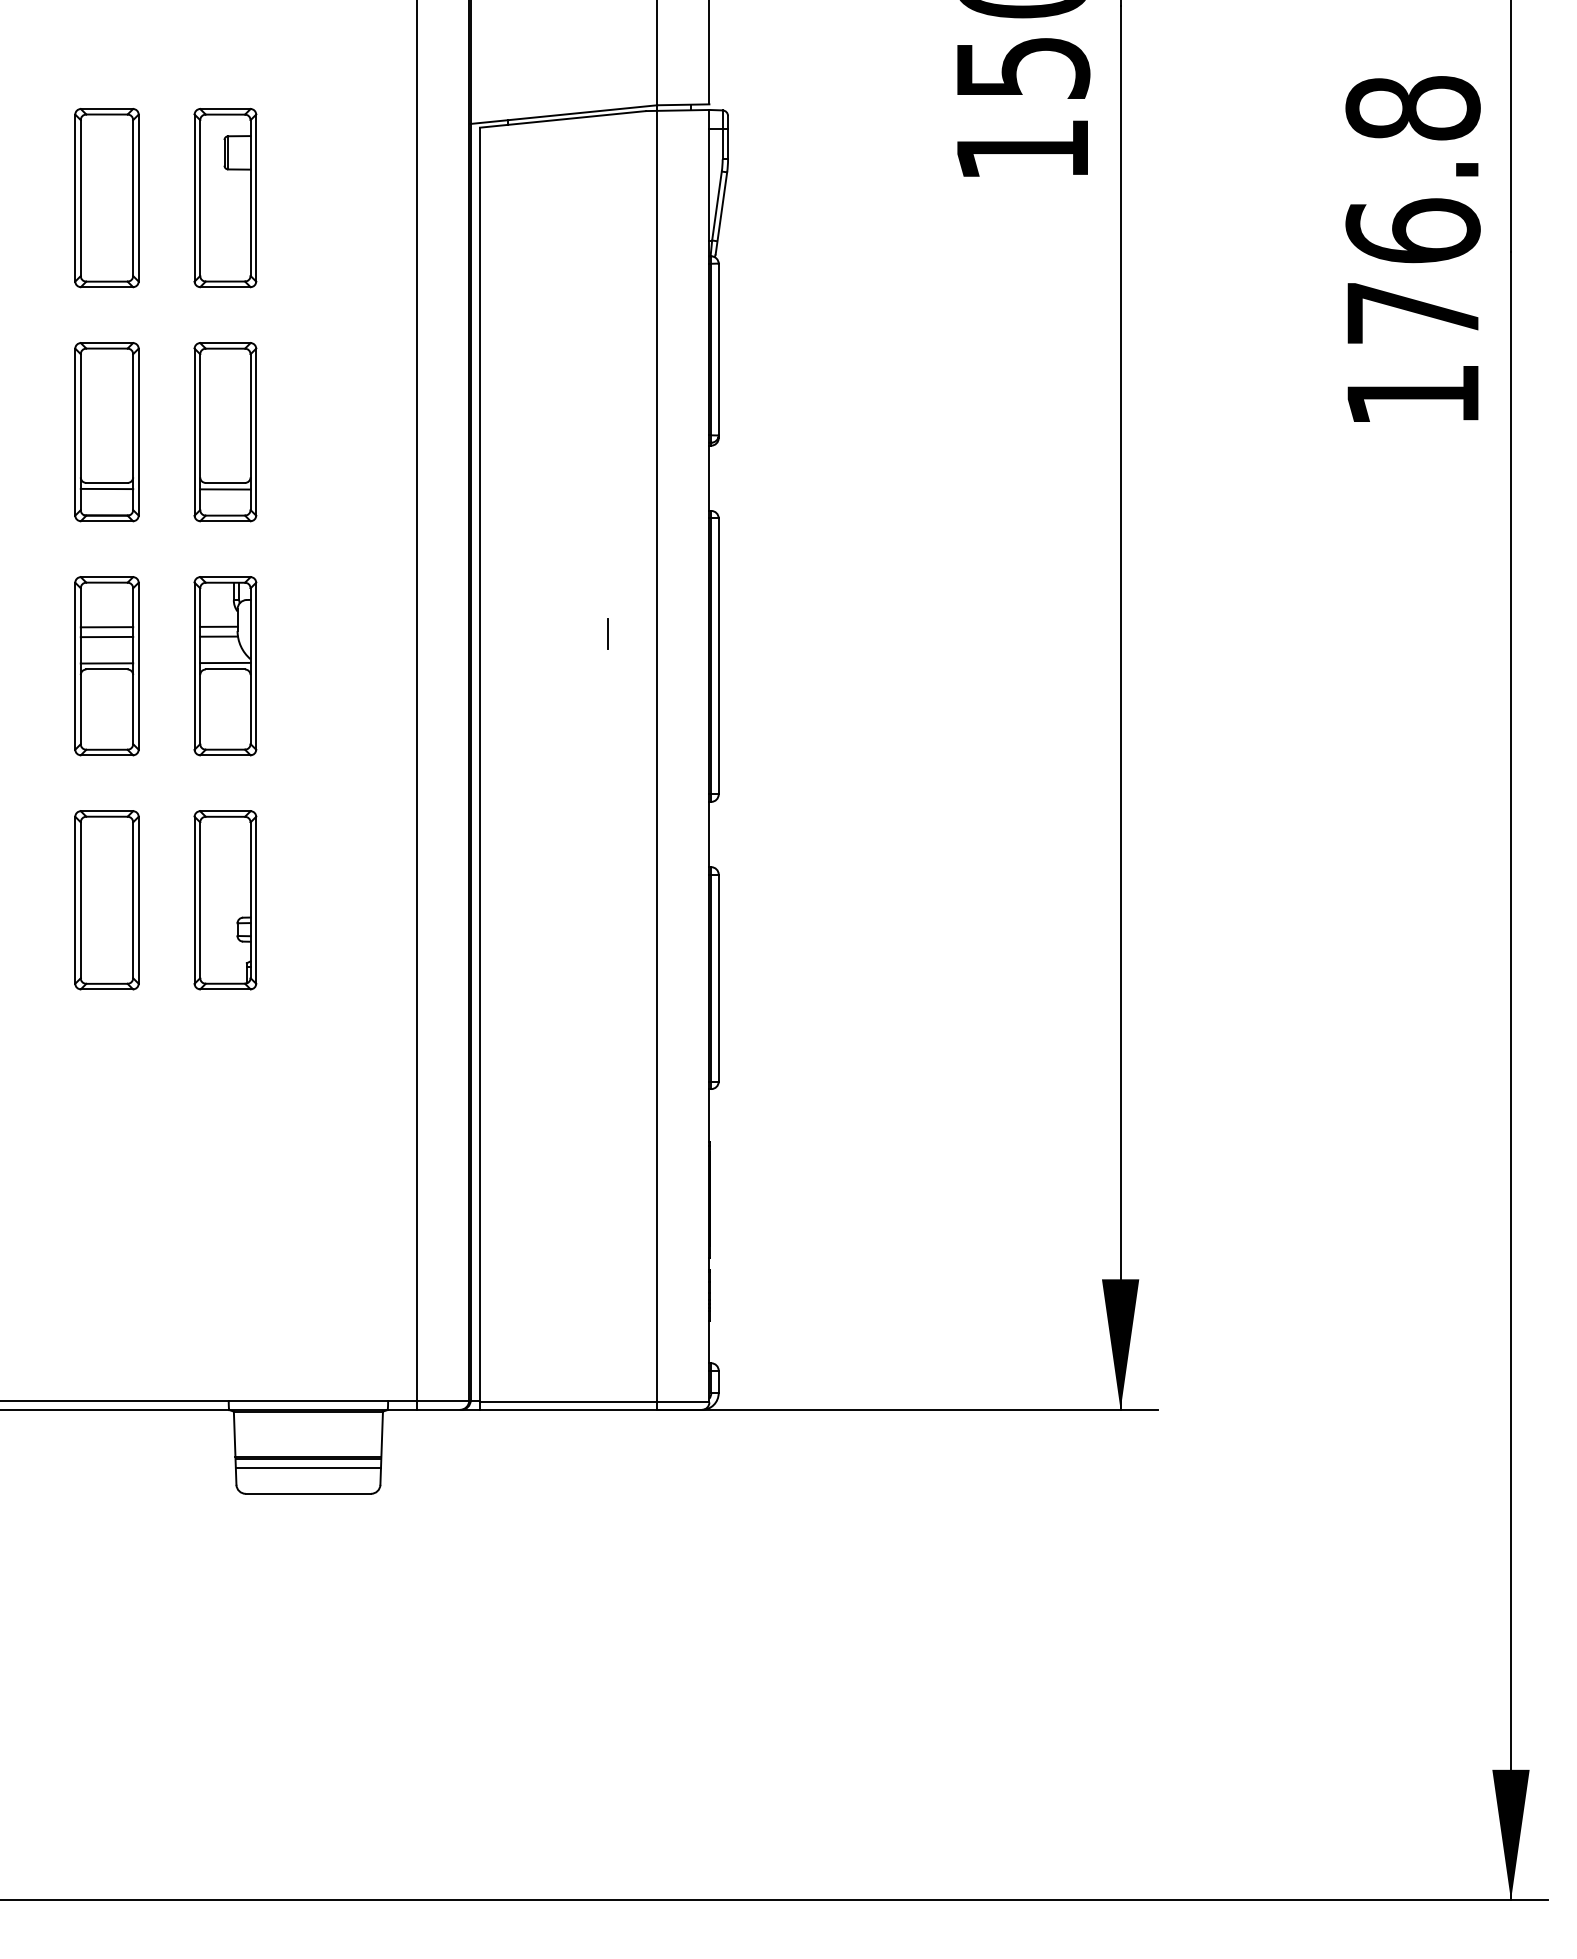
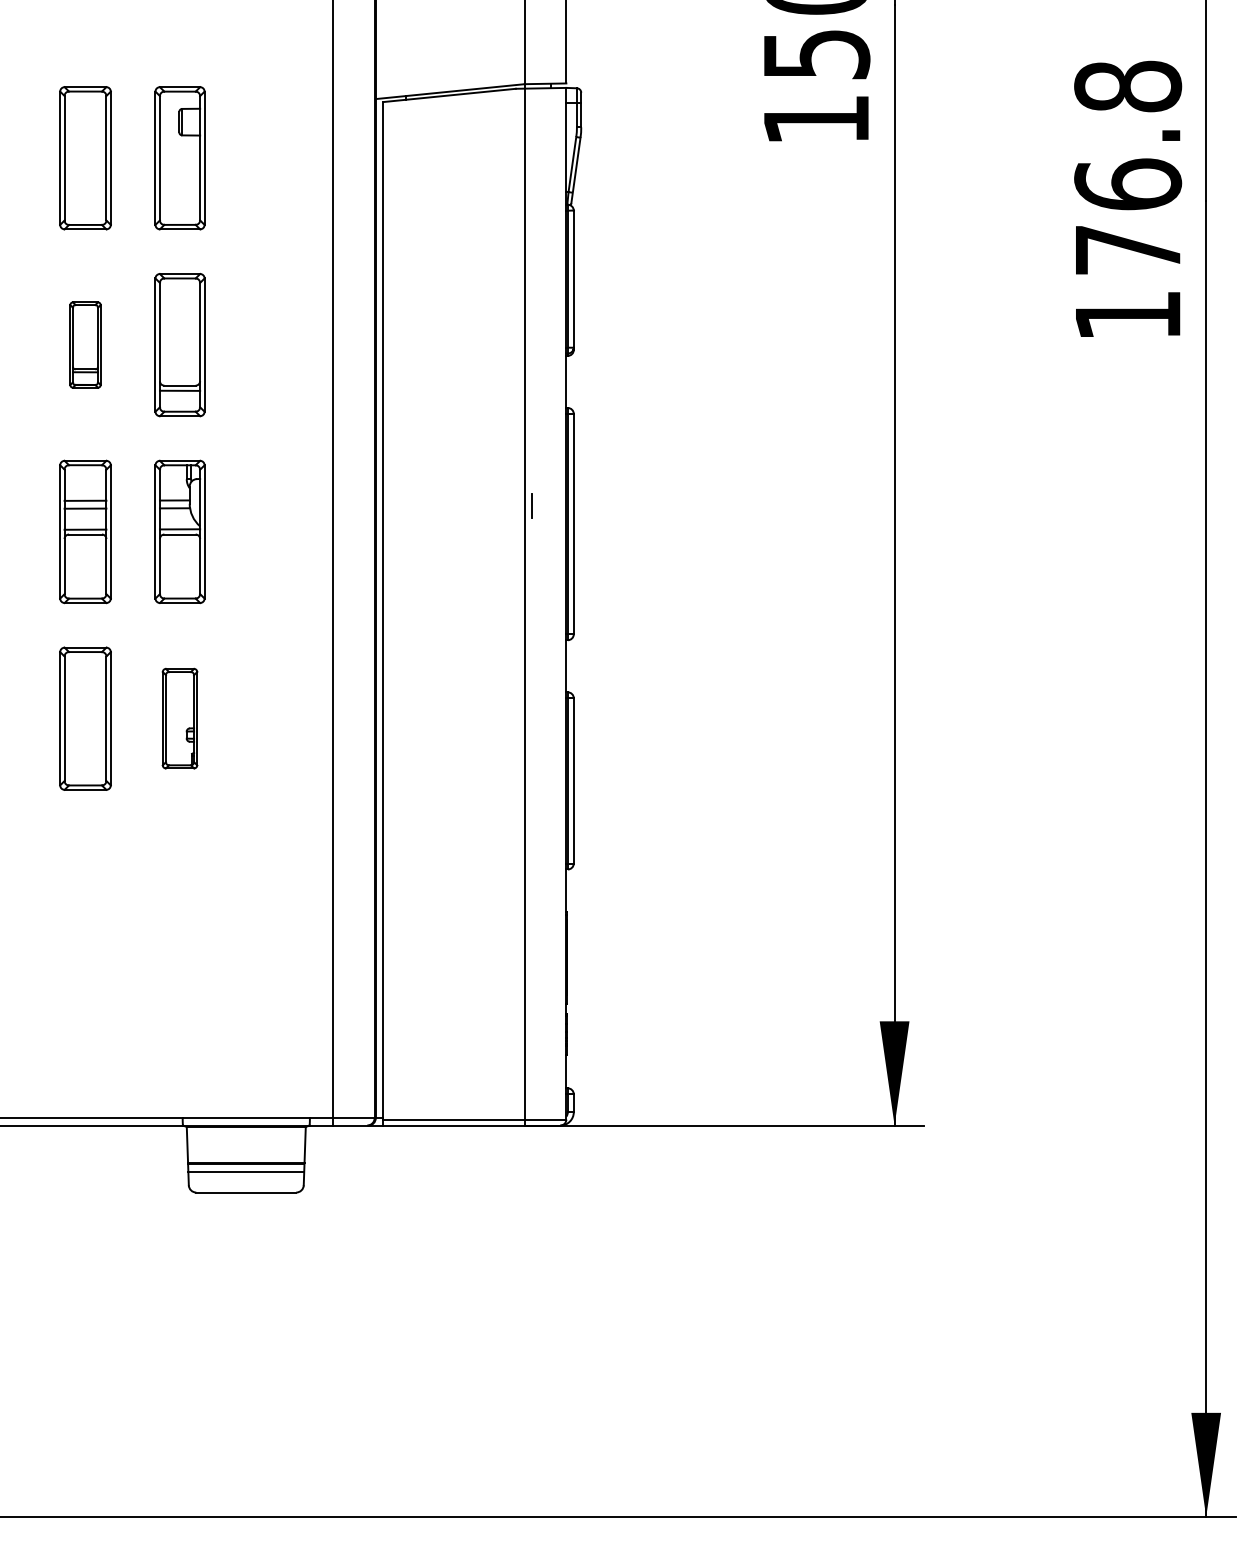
part: (106, 431) -> (85, 344), size x0.6
line: (606, 633) -> (531, 505), moved
part: (224, 899) -> (179, 718), size x0.7

